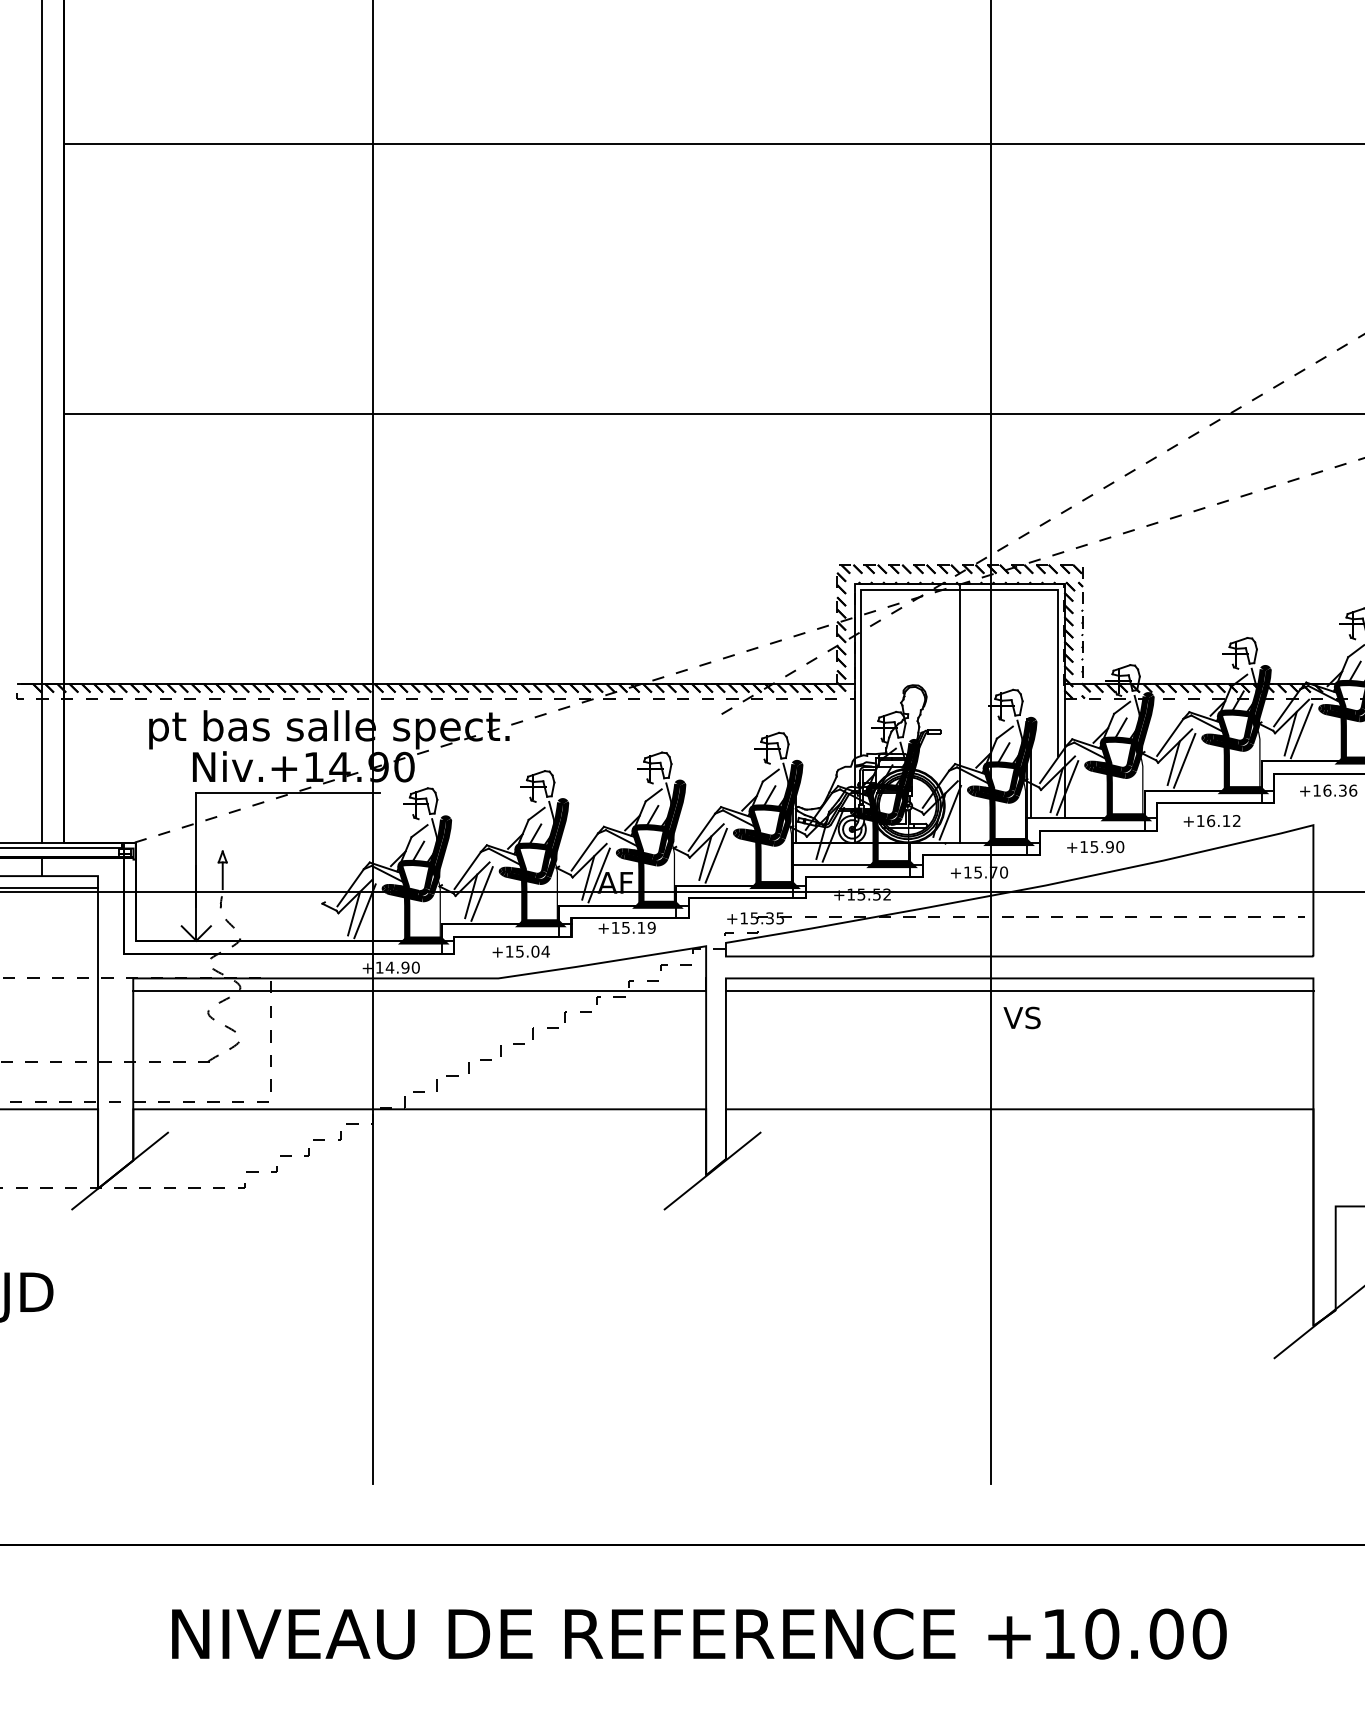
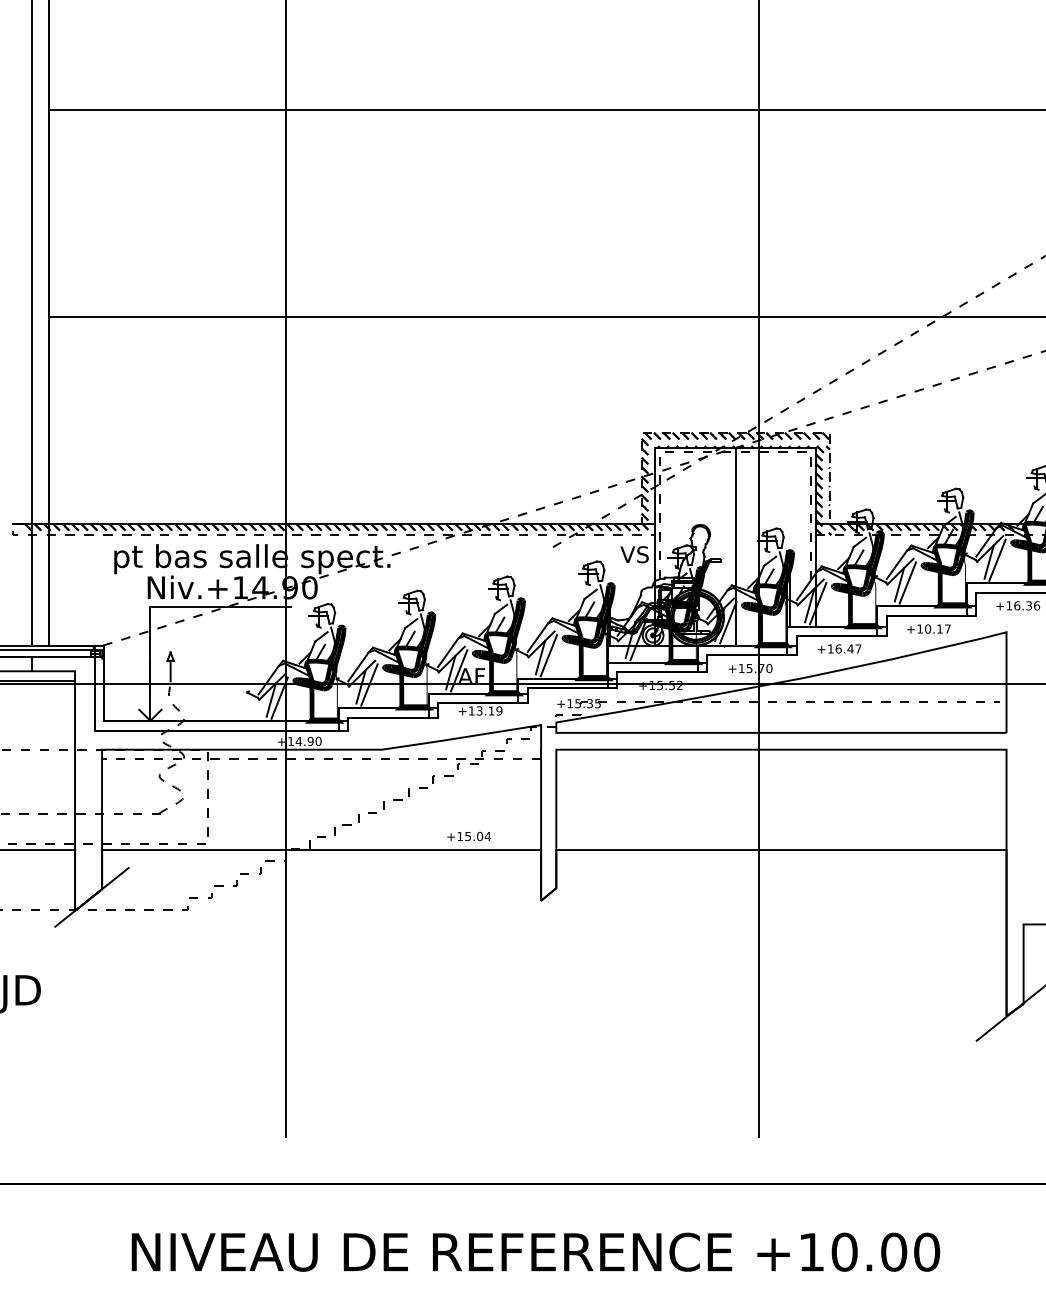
line: (959, 590) -> (735, 452), solid -> dashed
text: (1223, 820) -> (937, 628), +16.12 -> +10.17
text: (1107, 847) -> (848, 649), +15.90 -> +16.47
text: (625, 926) -> (479, 709), +15.19 -> +13.19
text: (520, 951) -> (468, 836), moved
line: (419, 990) -> (321, 758), solid -> dashed
line: (1019, 990) -> (781, 758), removed
text: (1021, 1017) -> (634, 554), moved
line: (712, 1170) -> (545, 896), removed

